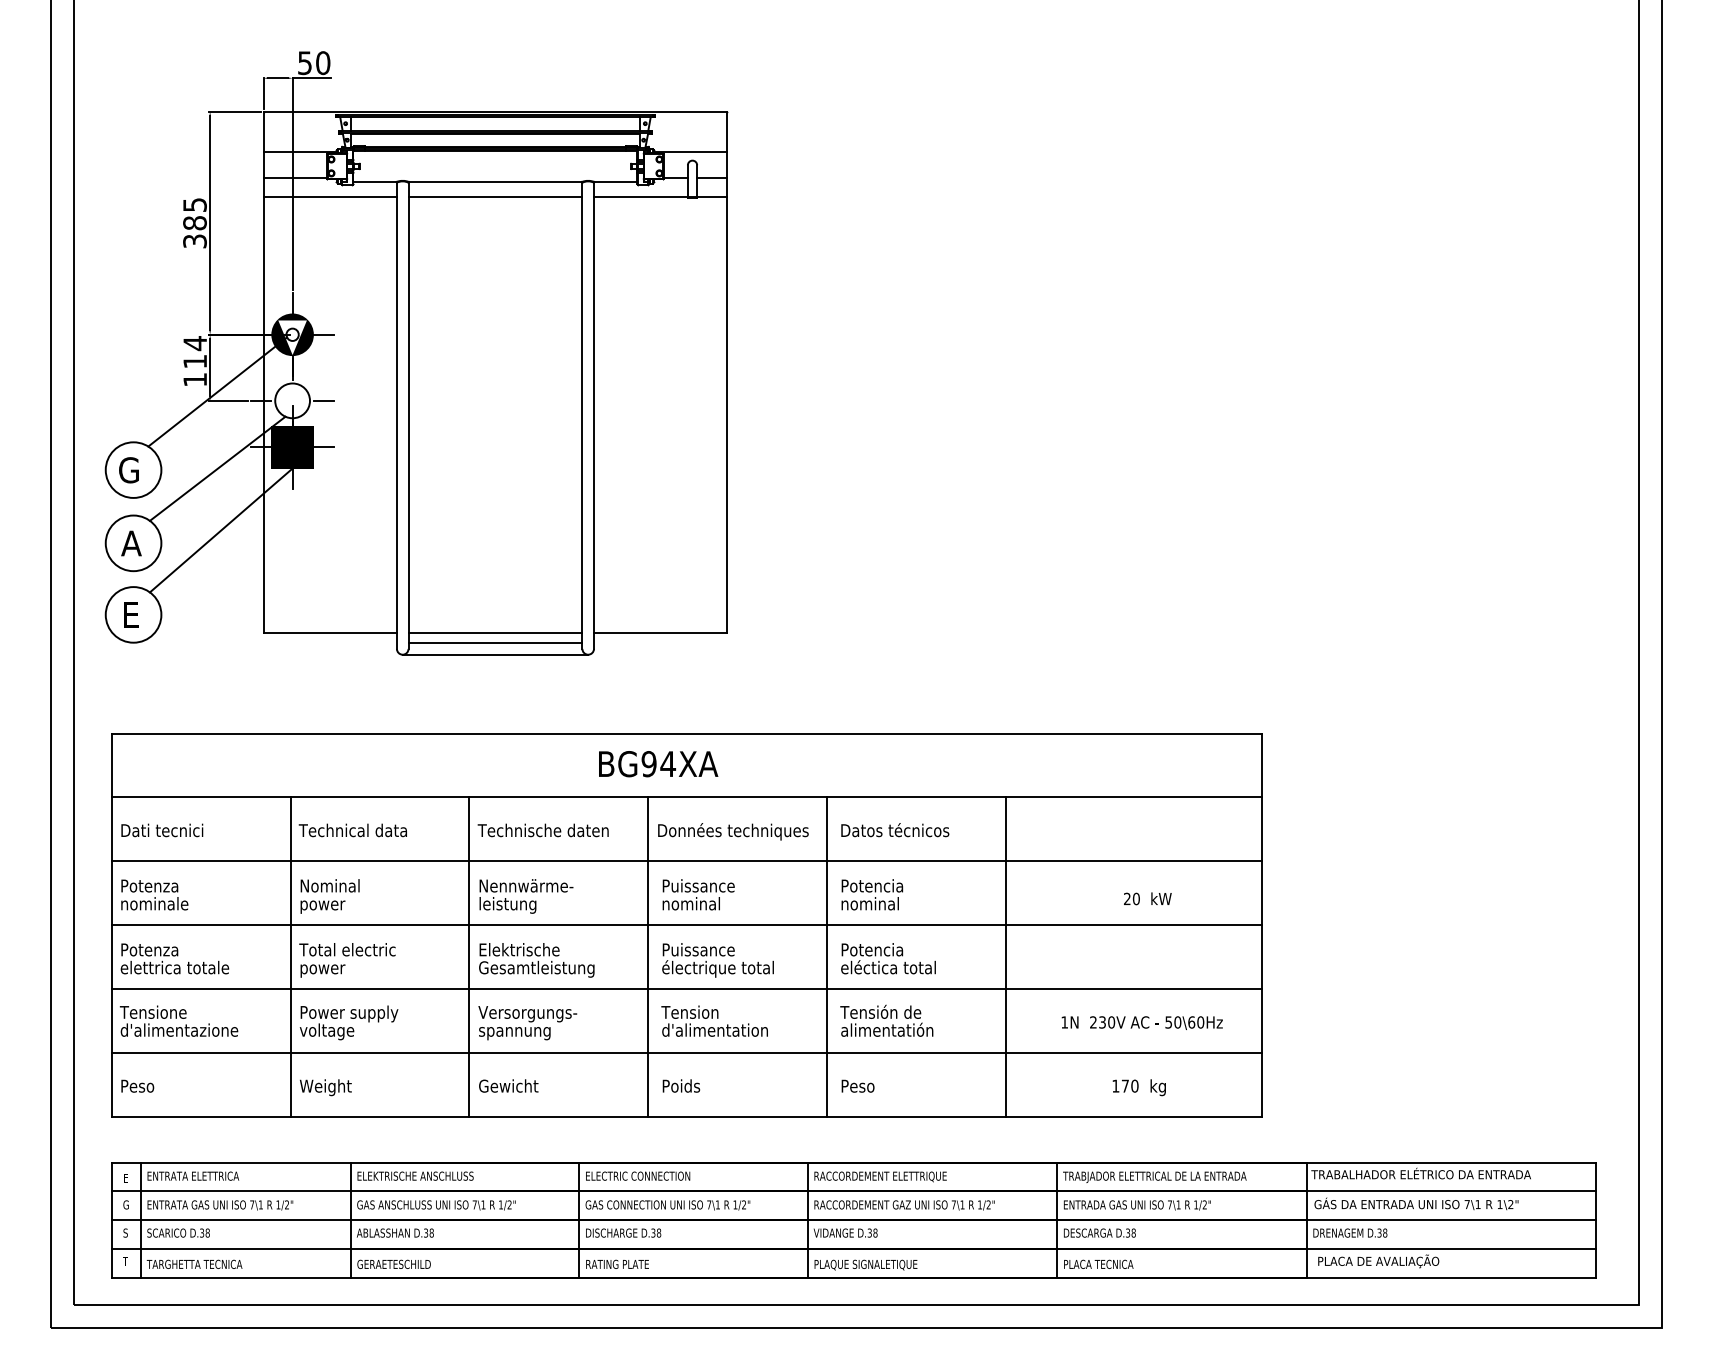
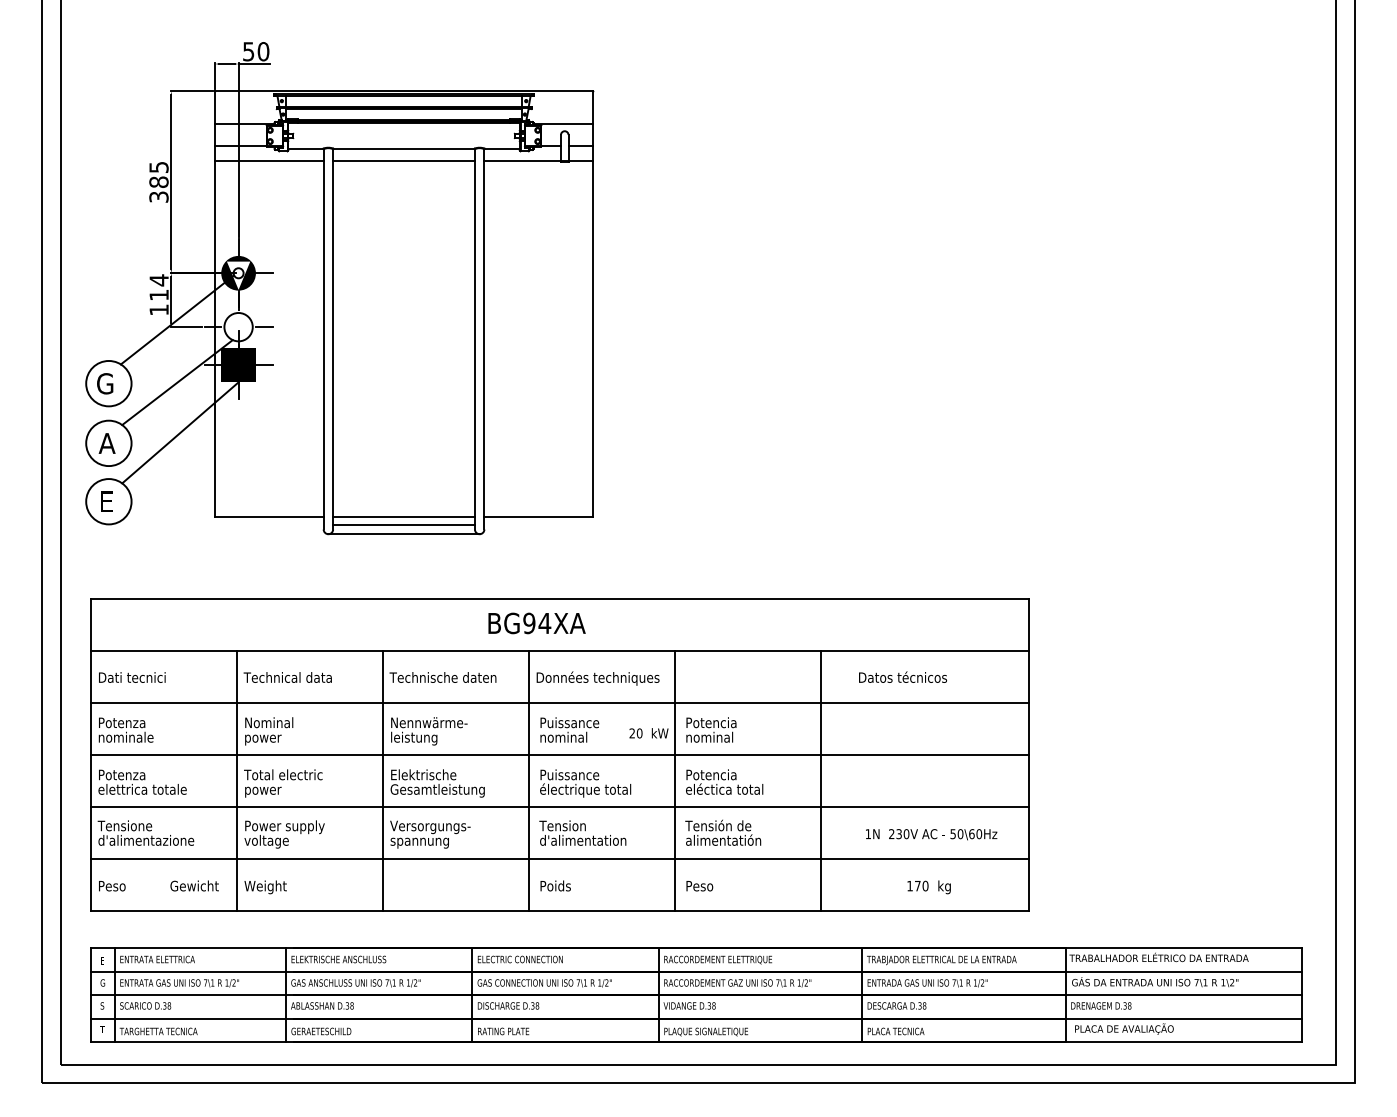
text: (895, 830) -> (903, 677), moved
text: (1147, 898) -> (648, 733), moved
text: (508, 1085) -> (194, 885), moved

